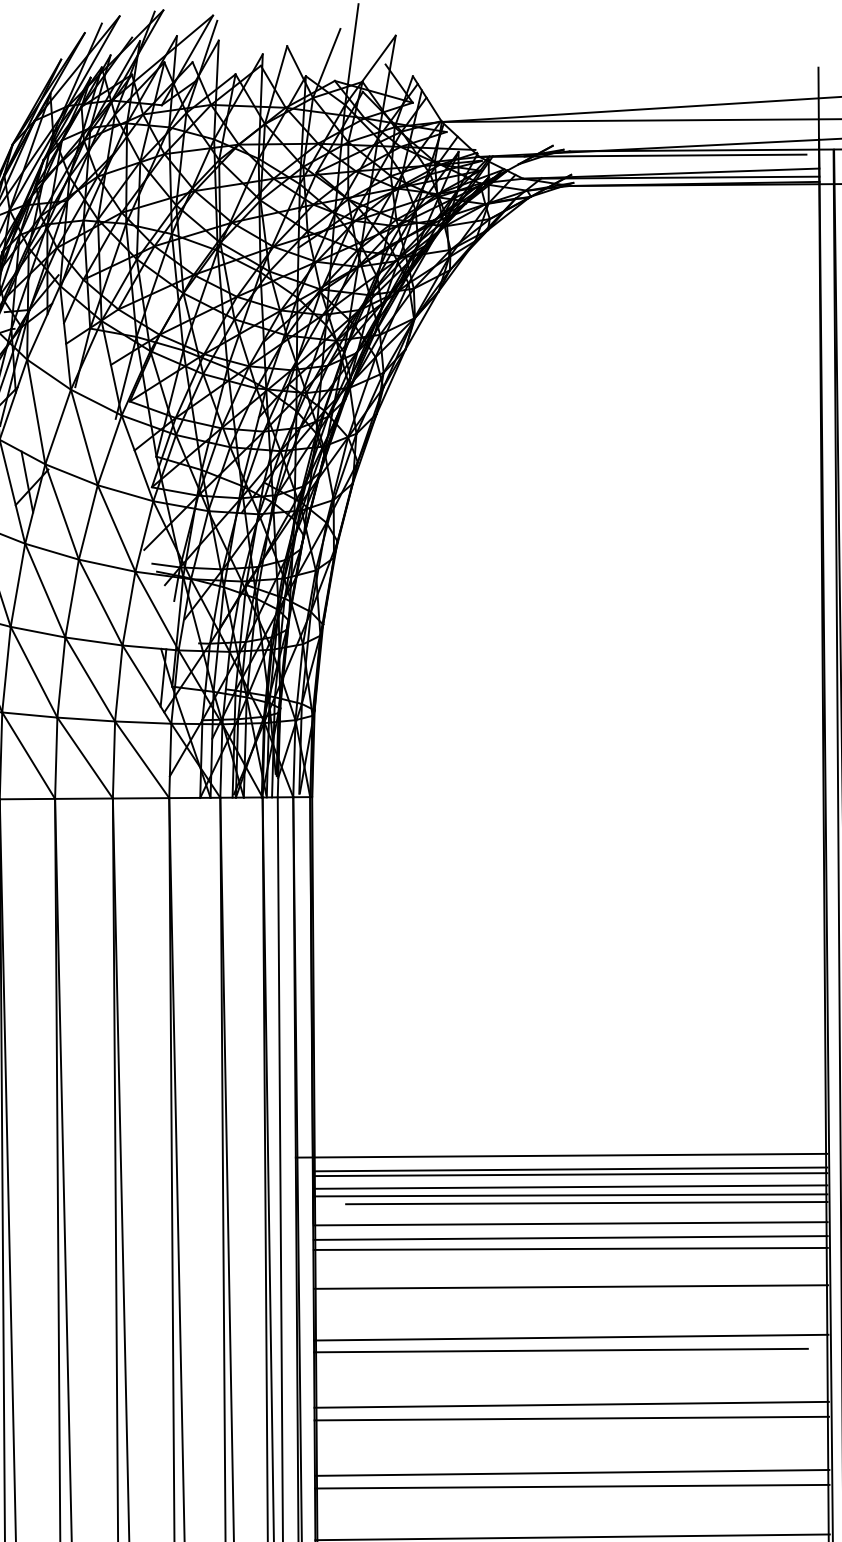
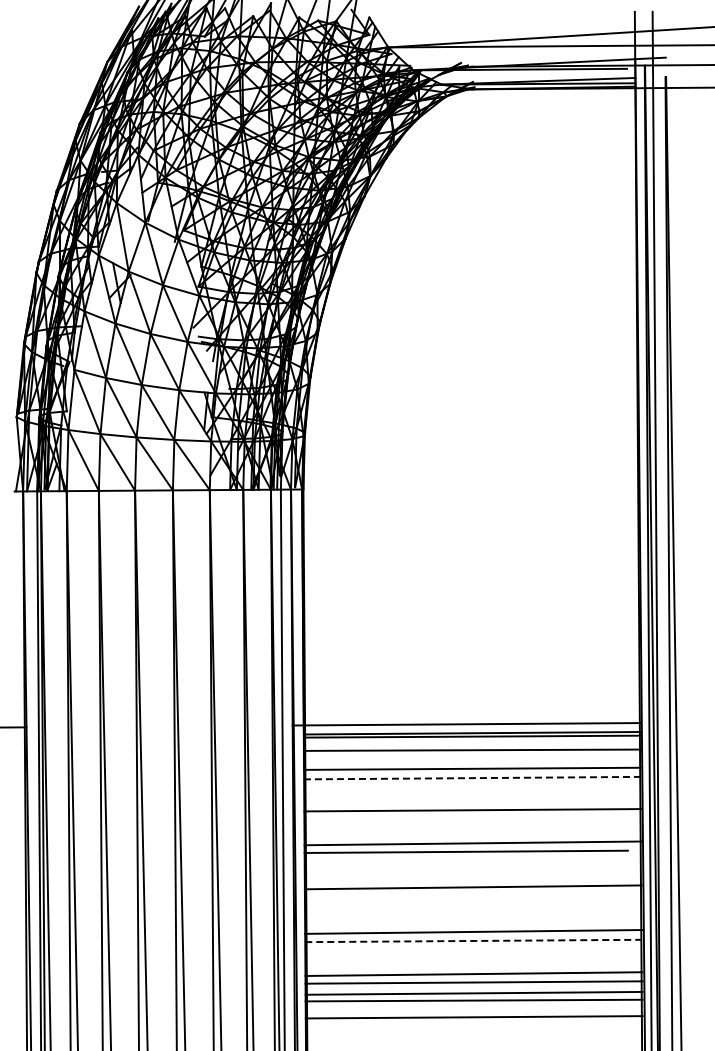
line: (570, 1186) -> (472, 744), removed
line: (585, 1203) -> (482, 755), removed
line: (570, 1238) -> (472, 778), solid -> dashed
line: (570, 1247) -> (472, 784), removed
line: (570, 1418) -> (472, 896), removed
line: (573, 1485) -> (474, 940), solid -> dashed

